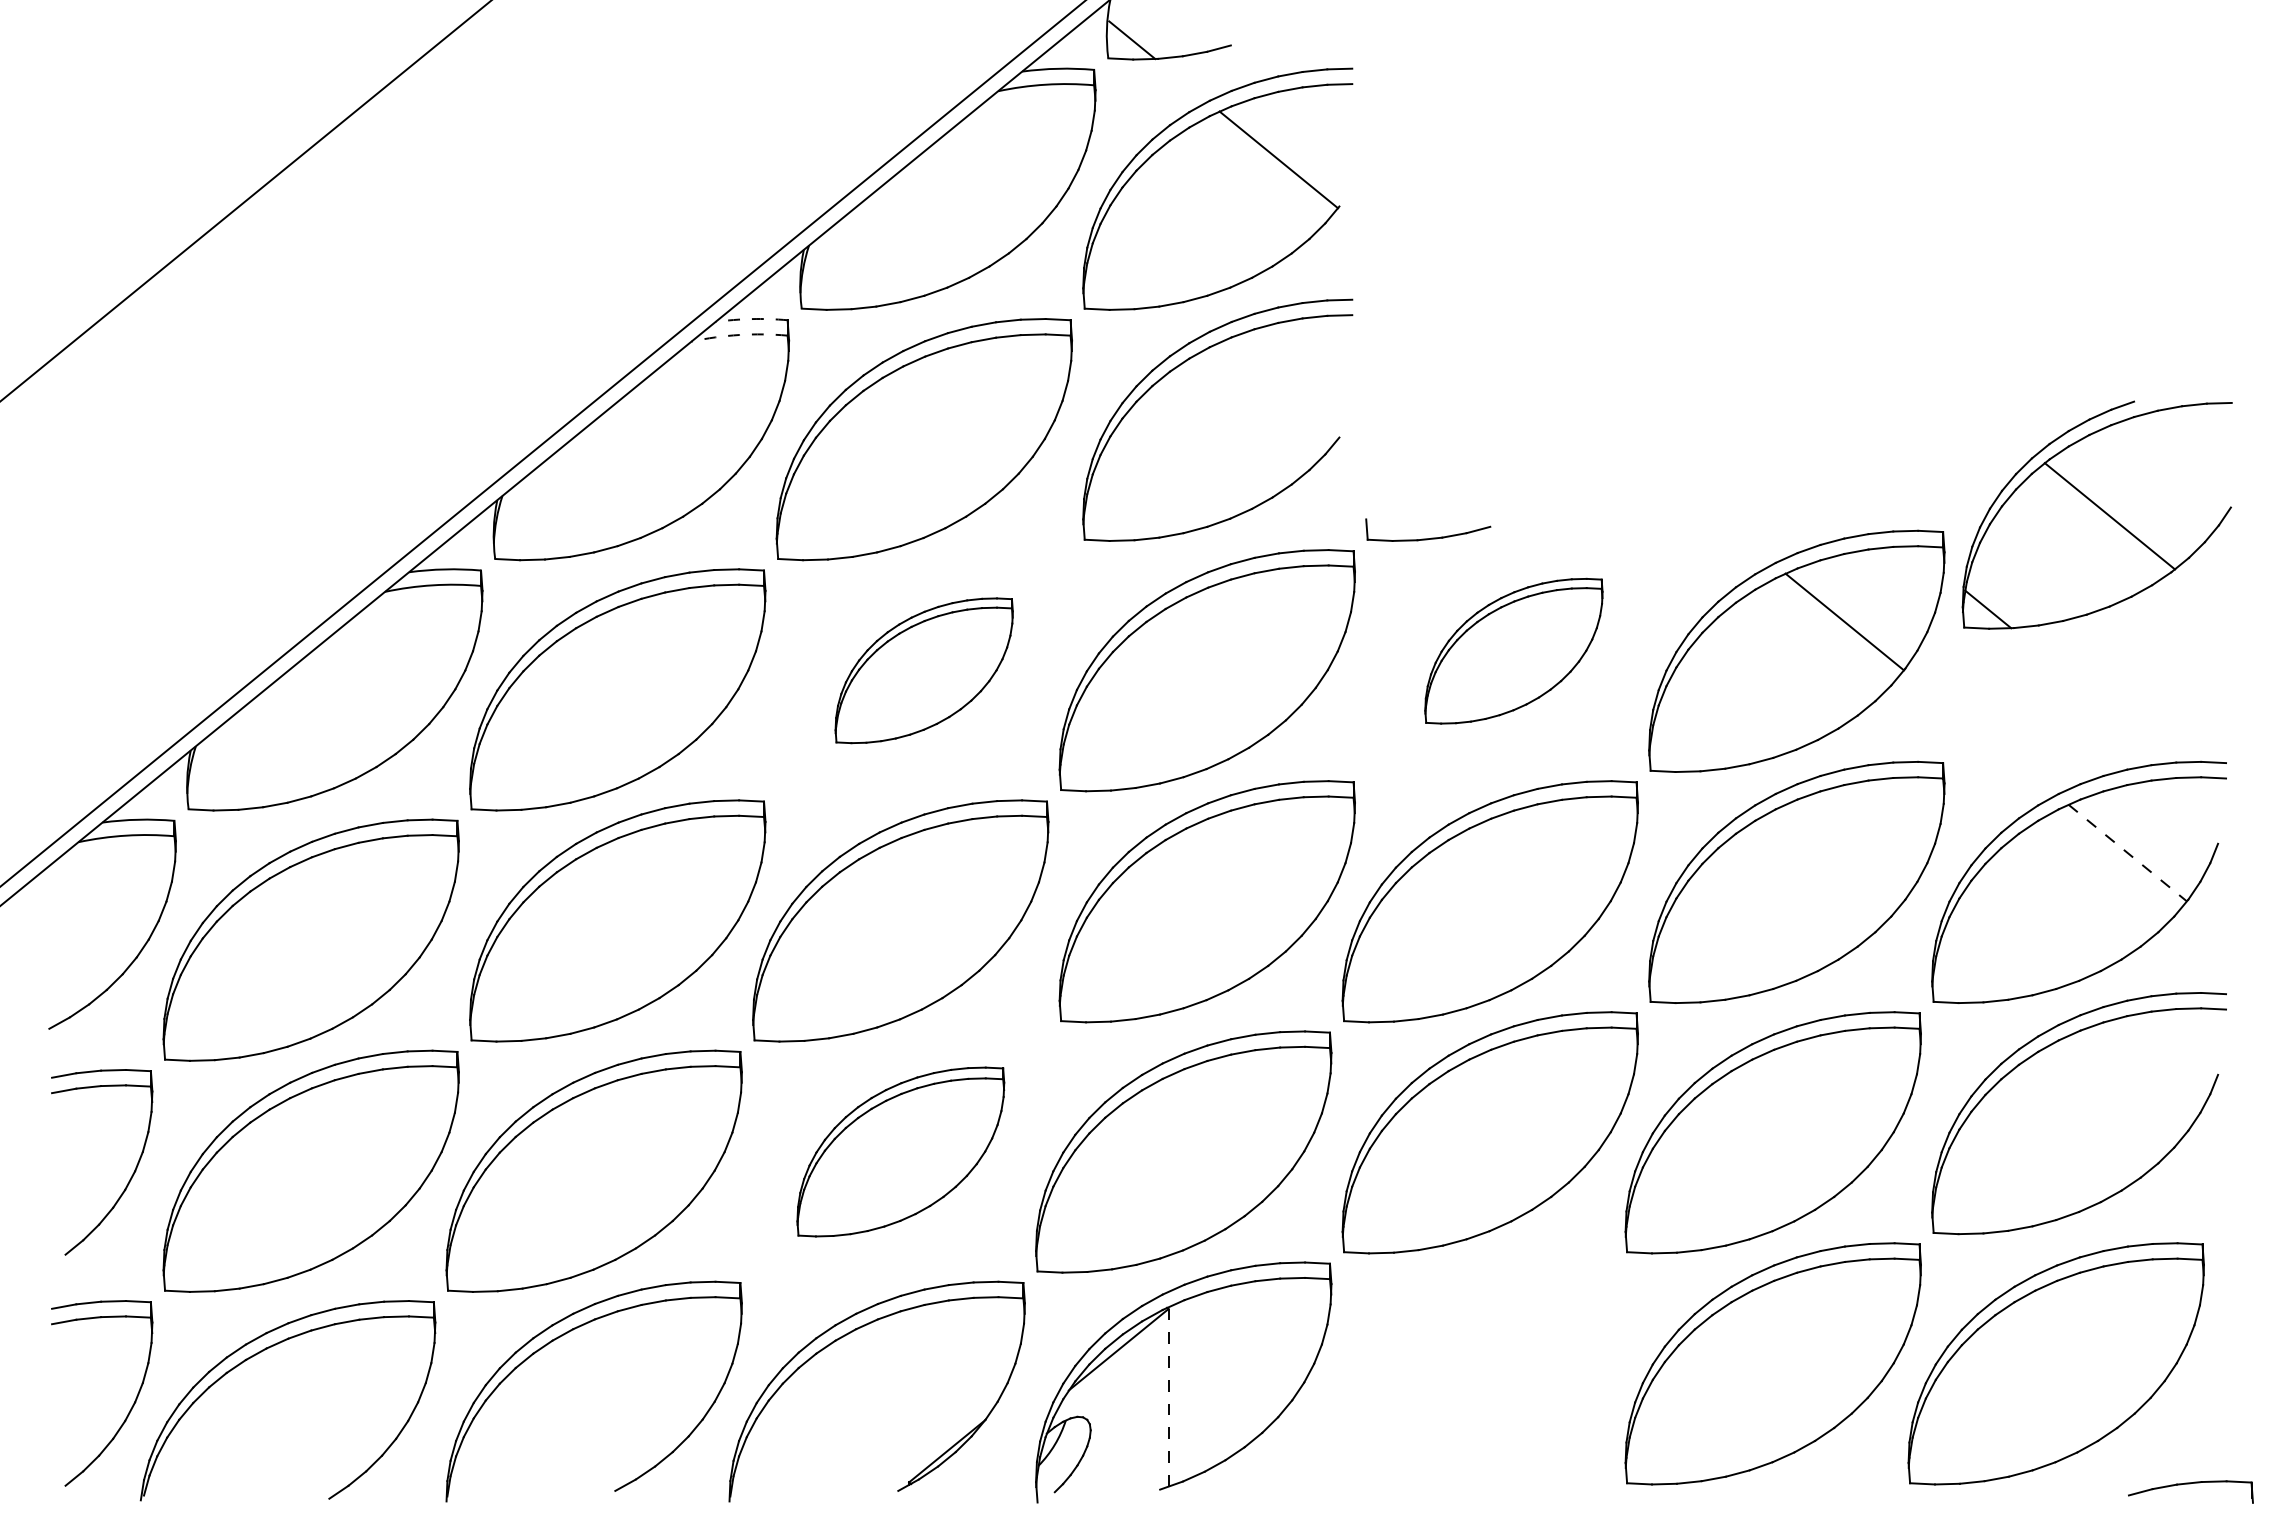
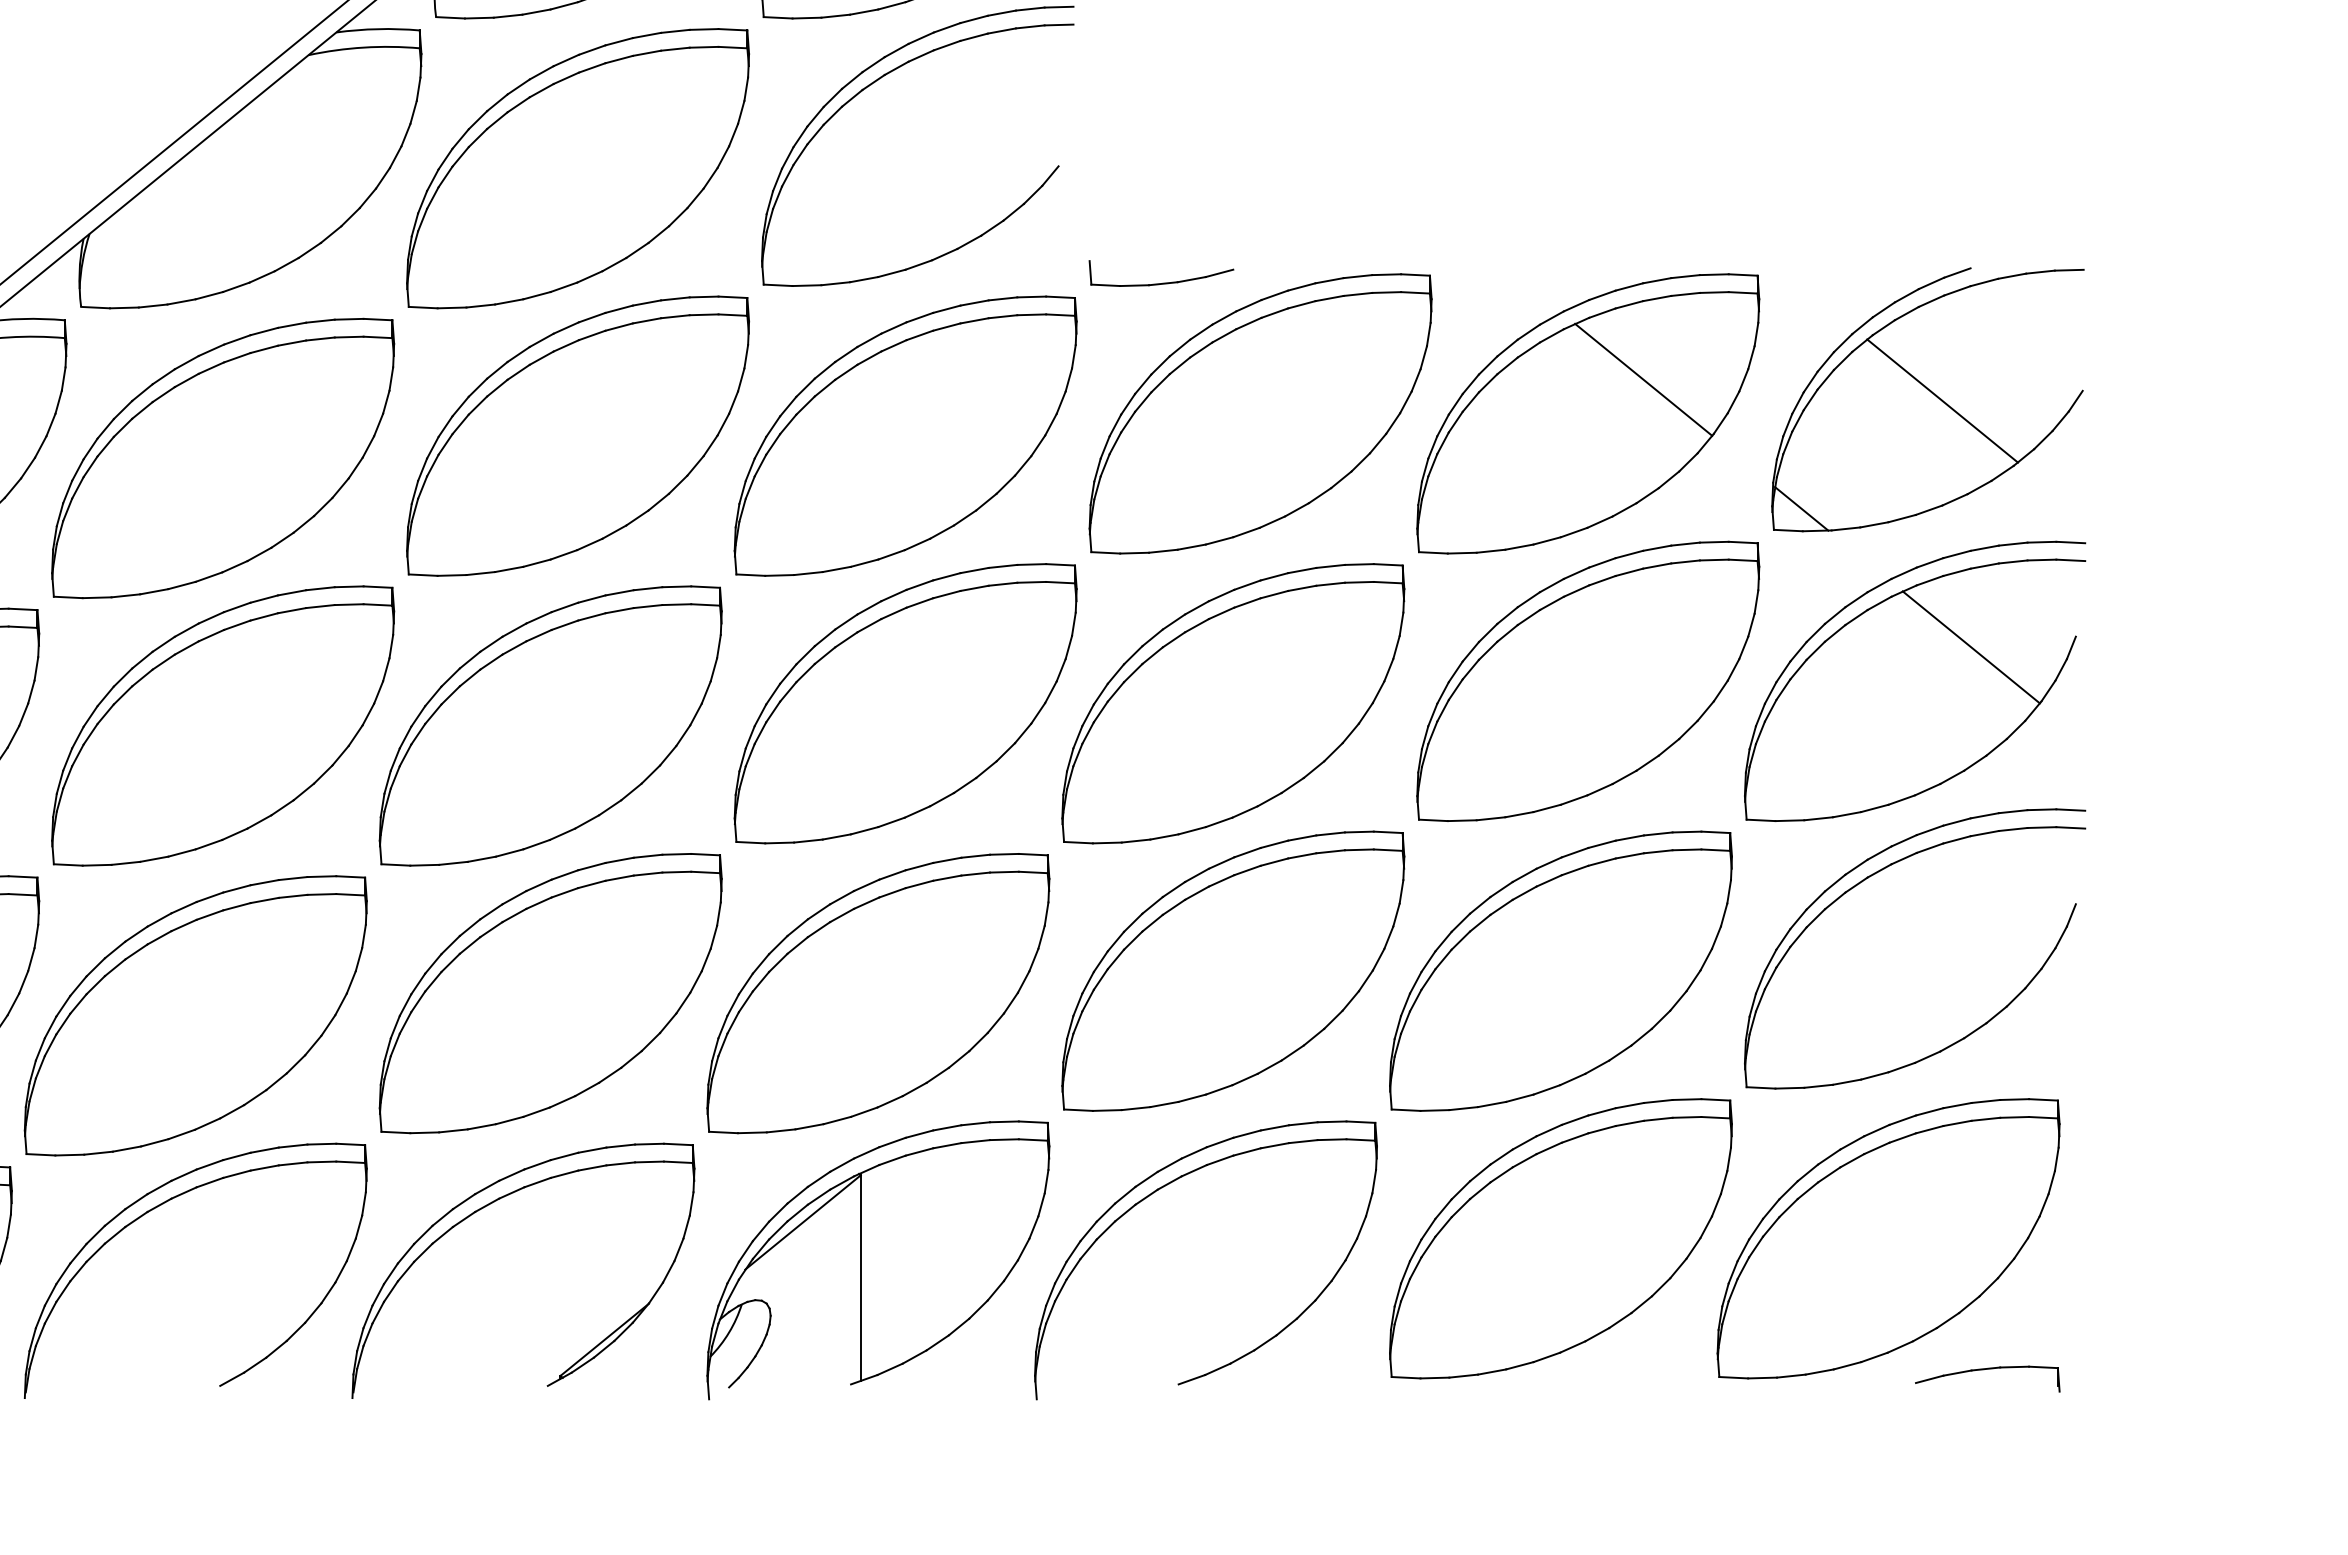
arc: (751, 319) -> (377, 29), dashed -> solid
arc: (739, 335) -> (364, 48), dashed -> solid
part: (2096, 514) -> (1927, 398), moved
part: (1513, 650) -> (1260, 412), size x1.67
part: (923, 670) -> (577, 436), size x1.67
line: (2128, 853) -> (1972, 647), dashed -> solid
part: (900, 1151) -> (550, 992), size x1.43
part: (1427, 1321) -> (1160, 1189), added
line: (1168, 1397) -> (860, 1277), dashed -> solid
part: (2190, 1484) -> (1987, 1370), moved

